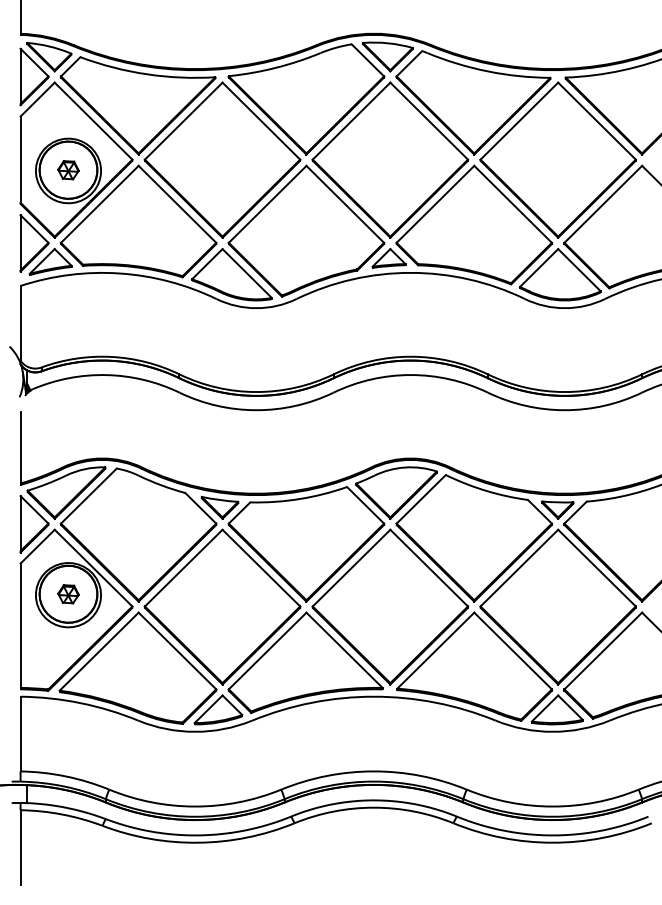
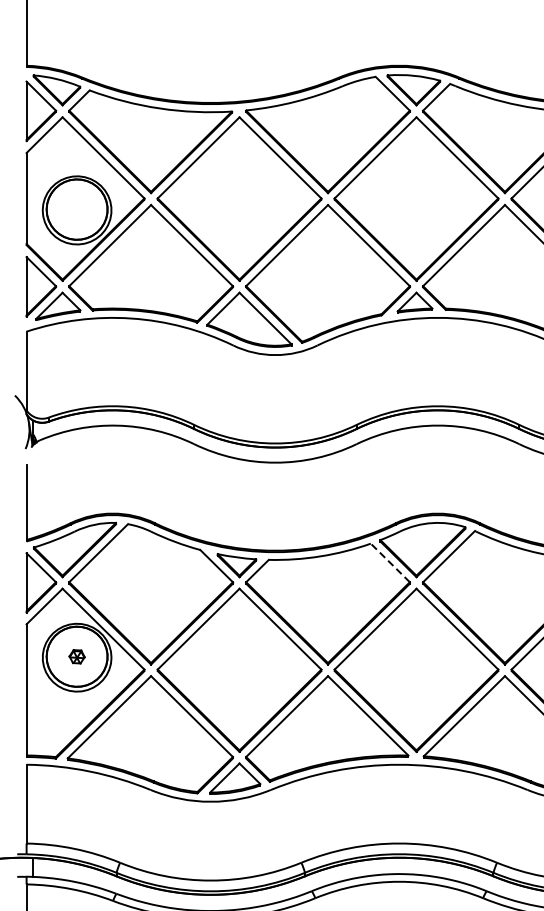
part: (68, 170) -> (77, 209), removed
line: (365, 504) -> (390, 562), solid -> dashed
part: (68, 594) -> (77, 656), size x0.7

